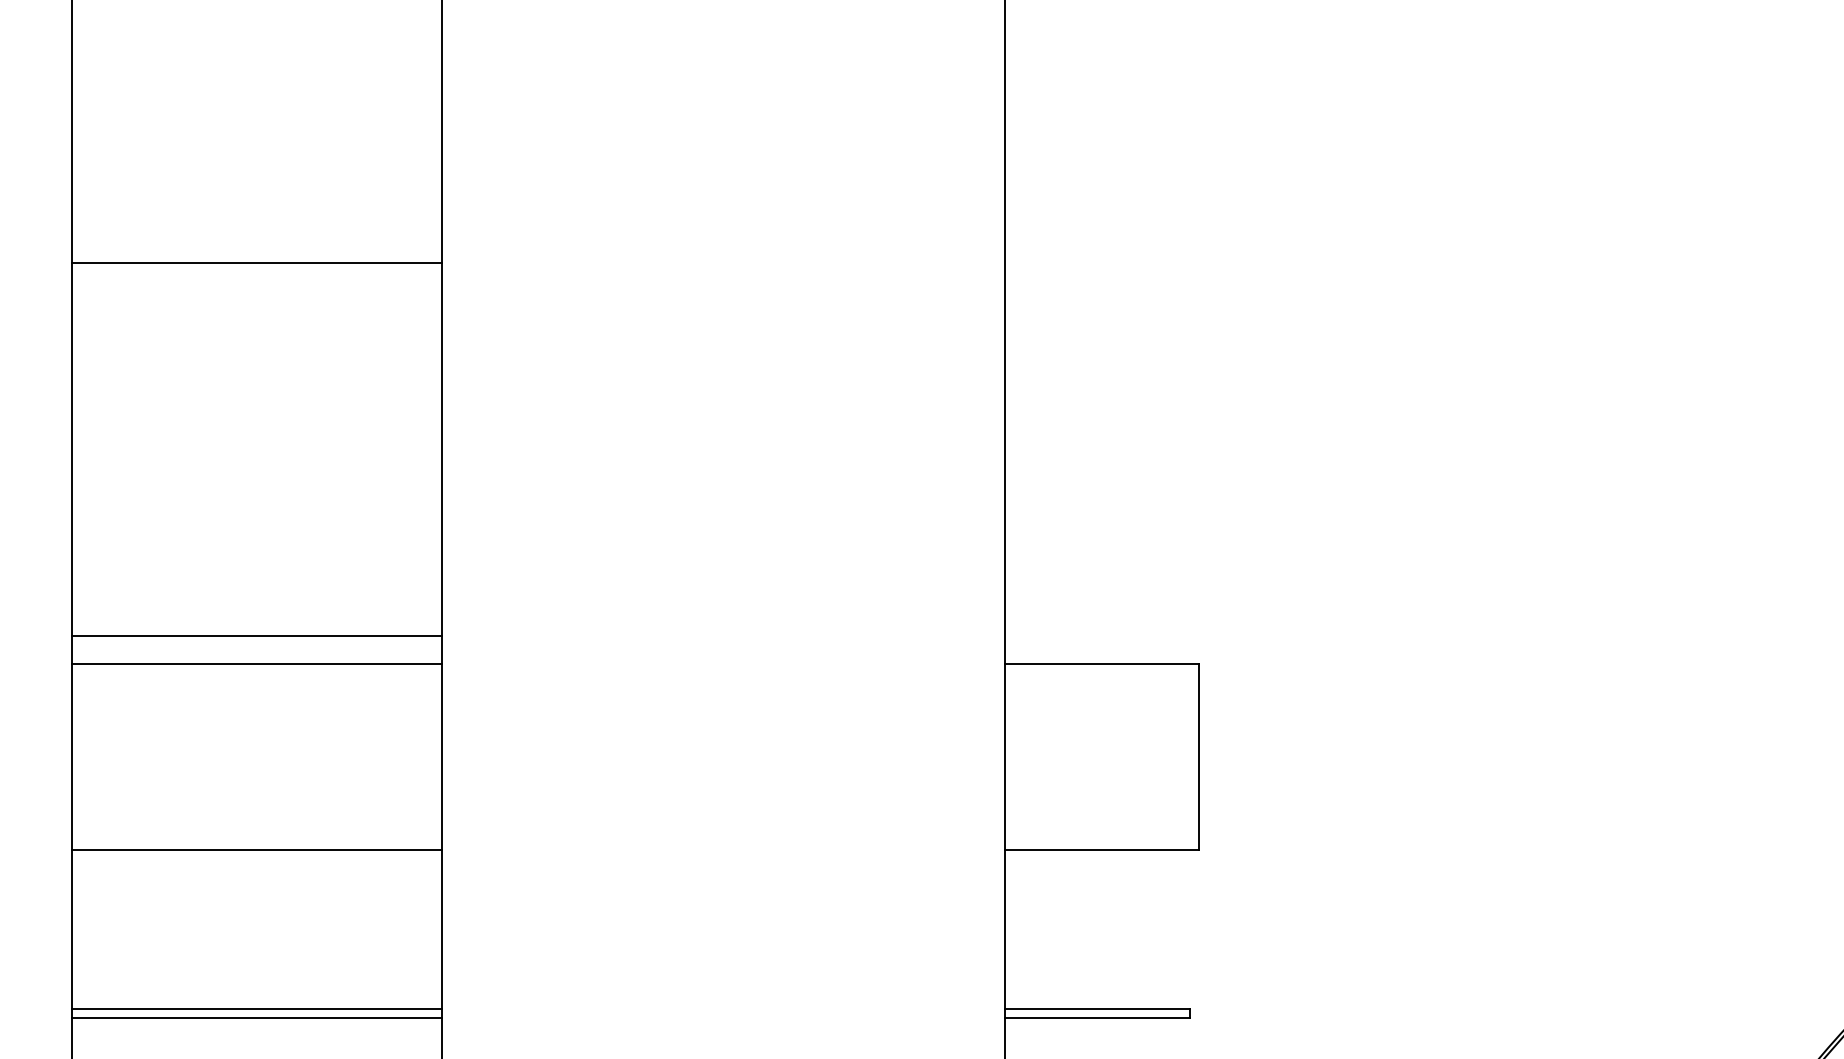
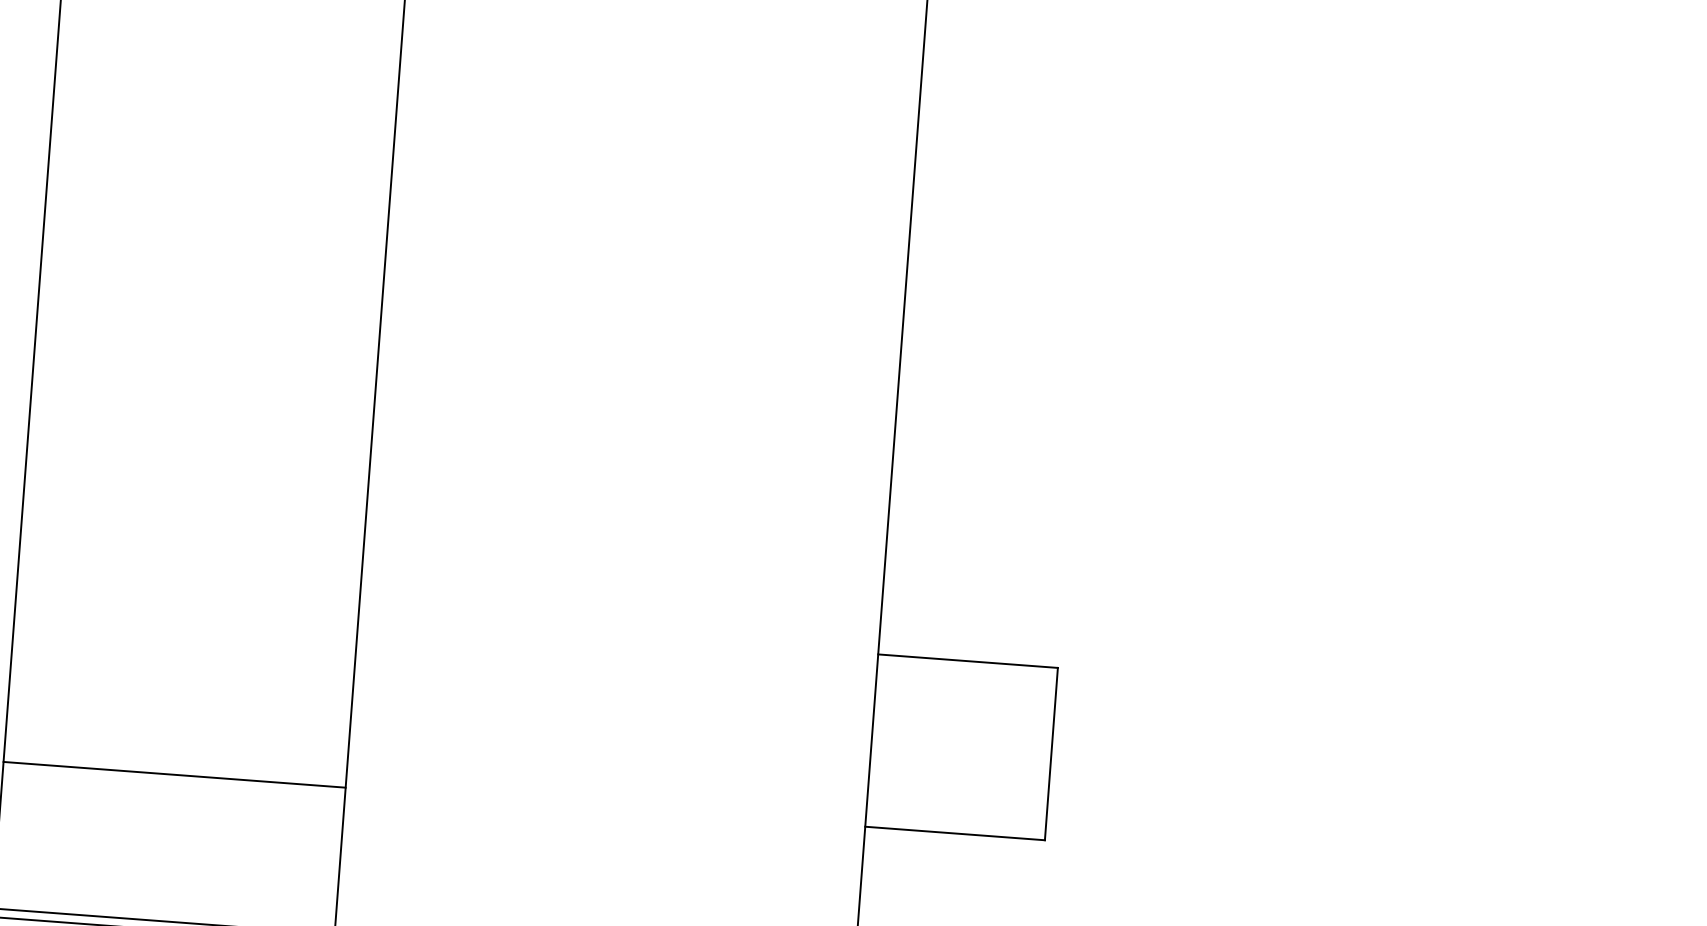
line: (256, 262) -> (214, 231), removed
line: (256, 635) -> (188, 576), removed
line: (256, 663) -> (187, 602), removed

